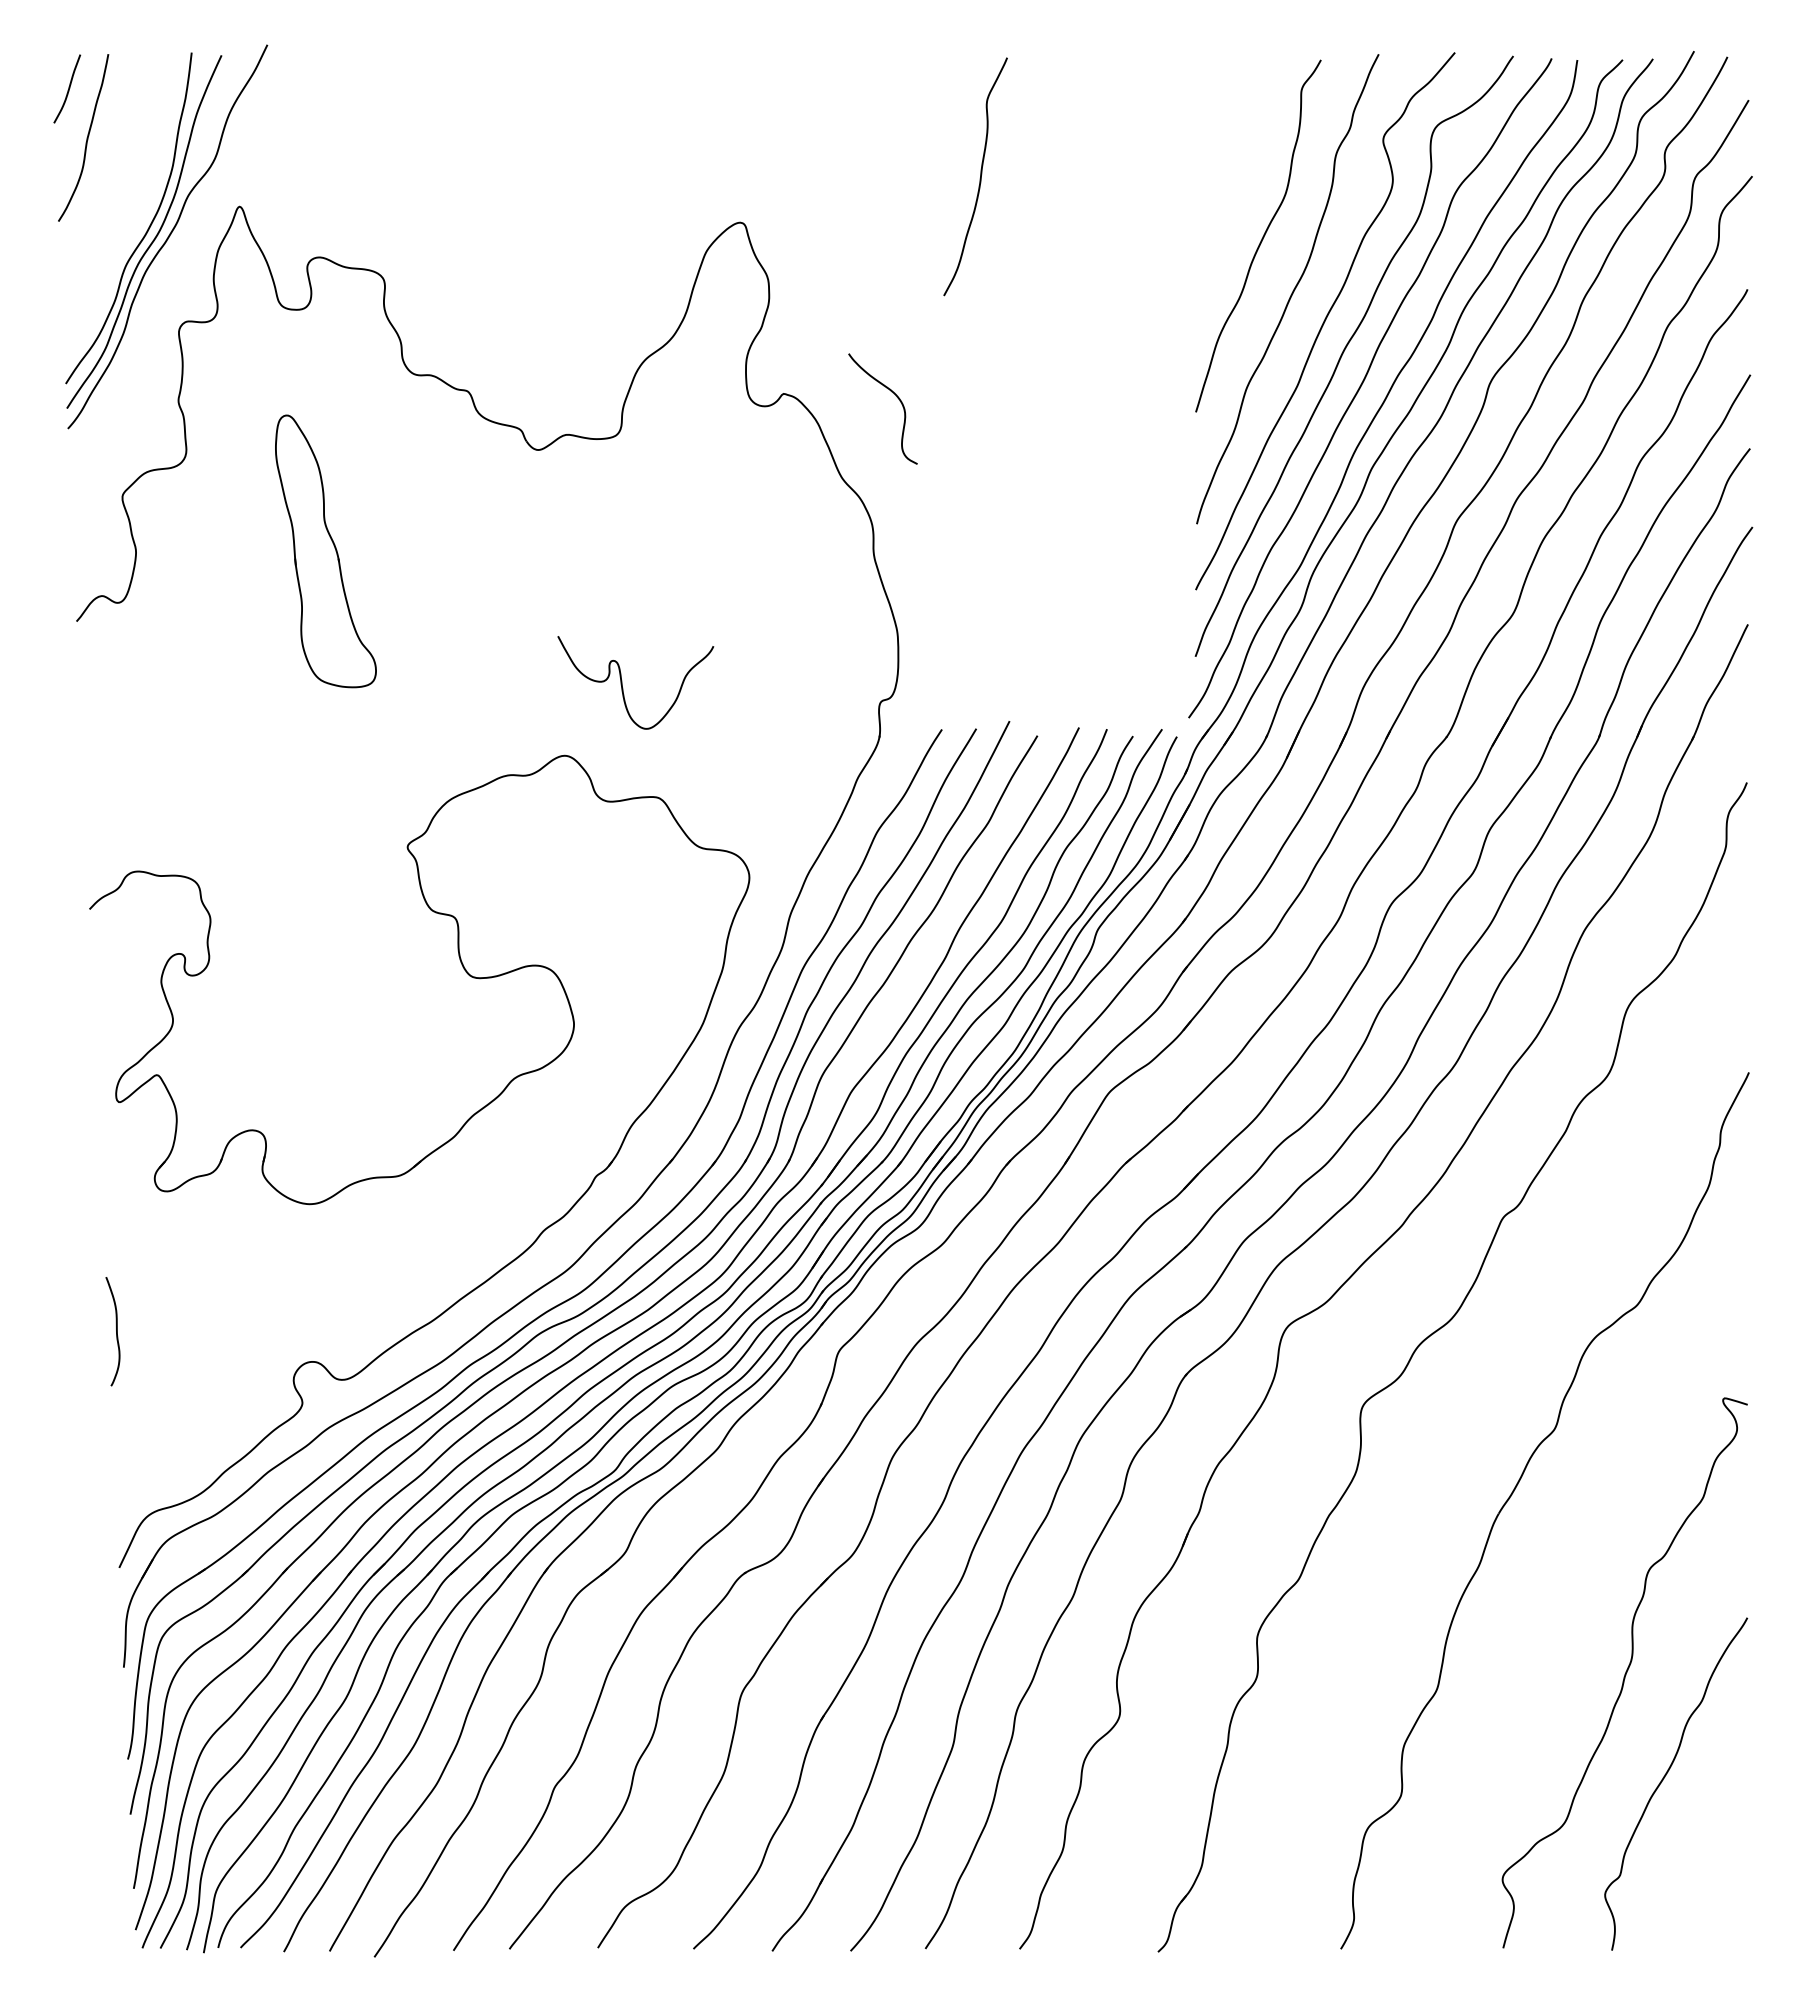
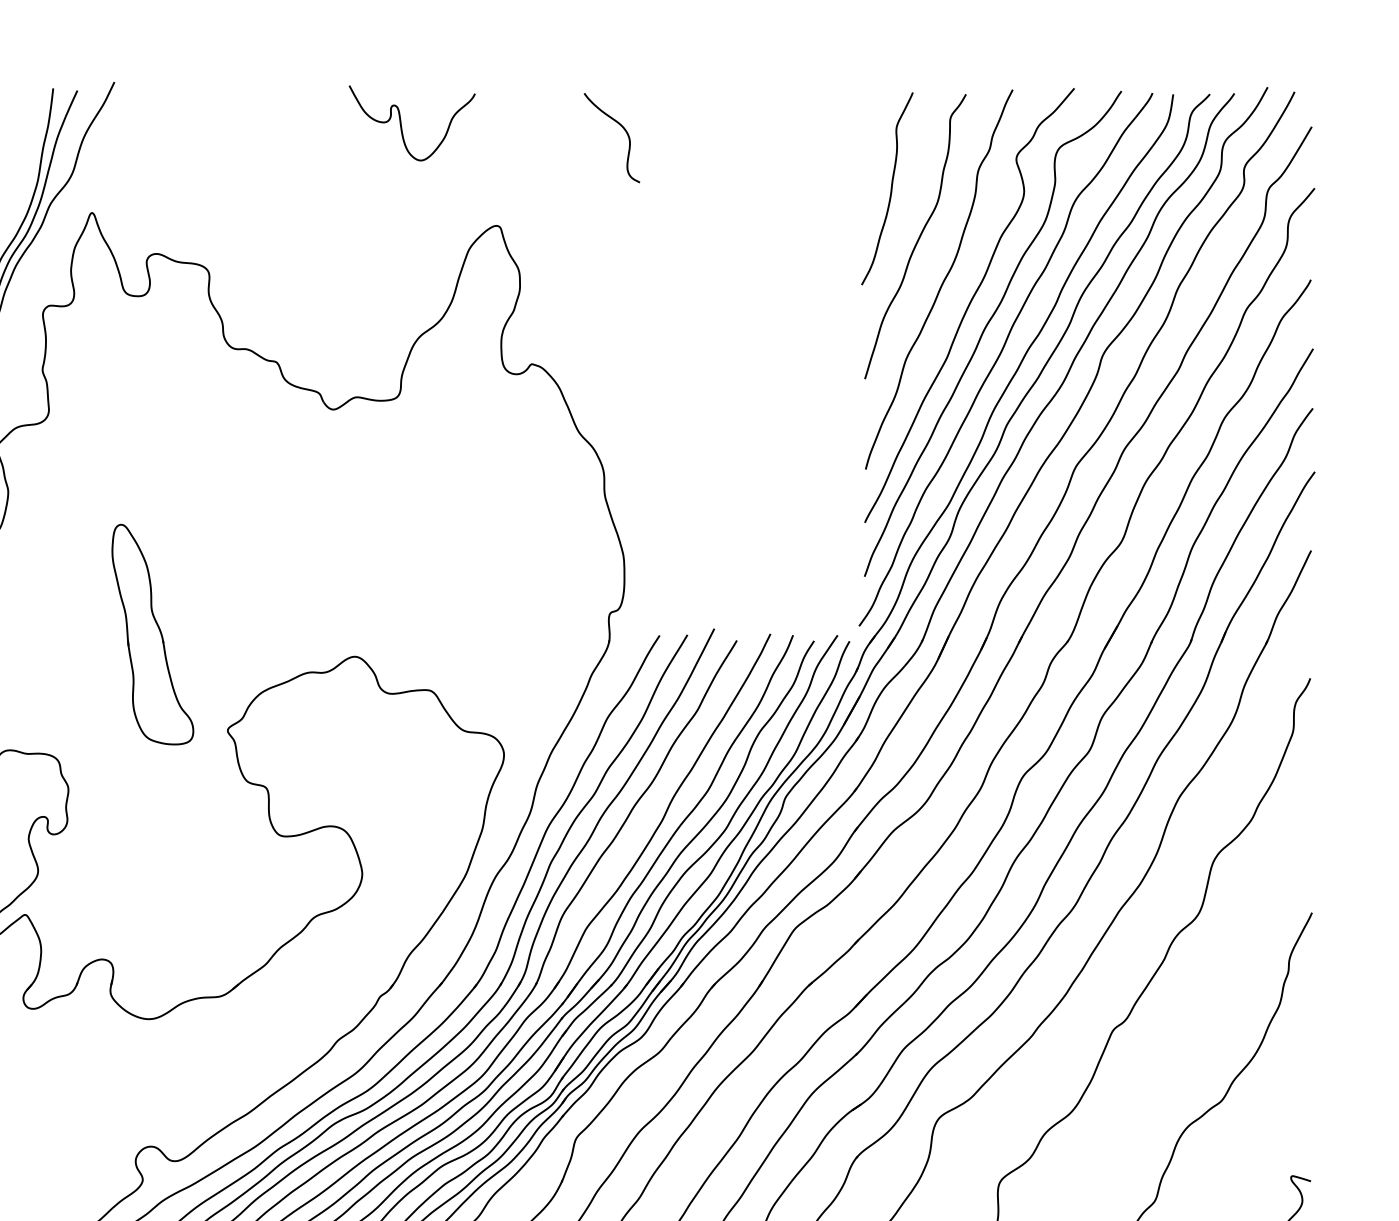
curve: (979, 178) -> (890, 190), moved
curve: (897, 398) -> (623, 129), moved
part: (325, 551) -> (152, 634), moved
curve: (622, 682) -> (401, 123), moved

